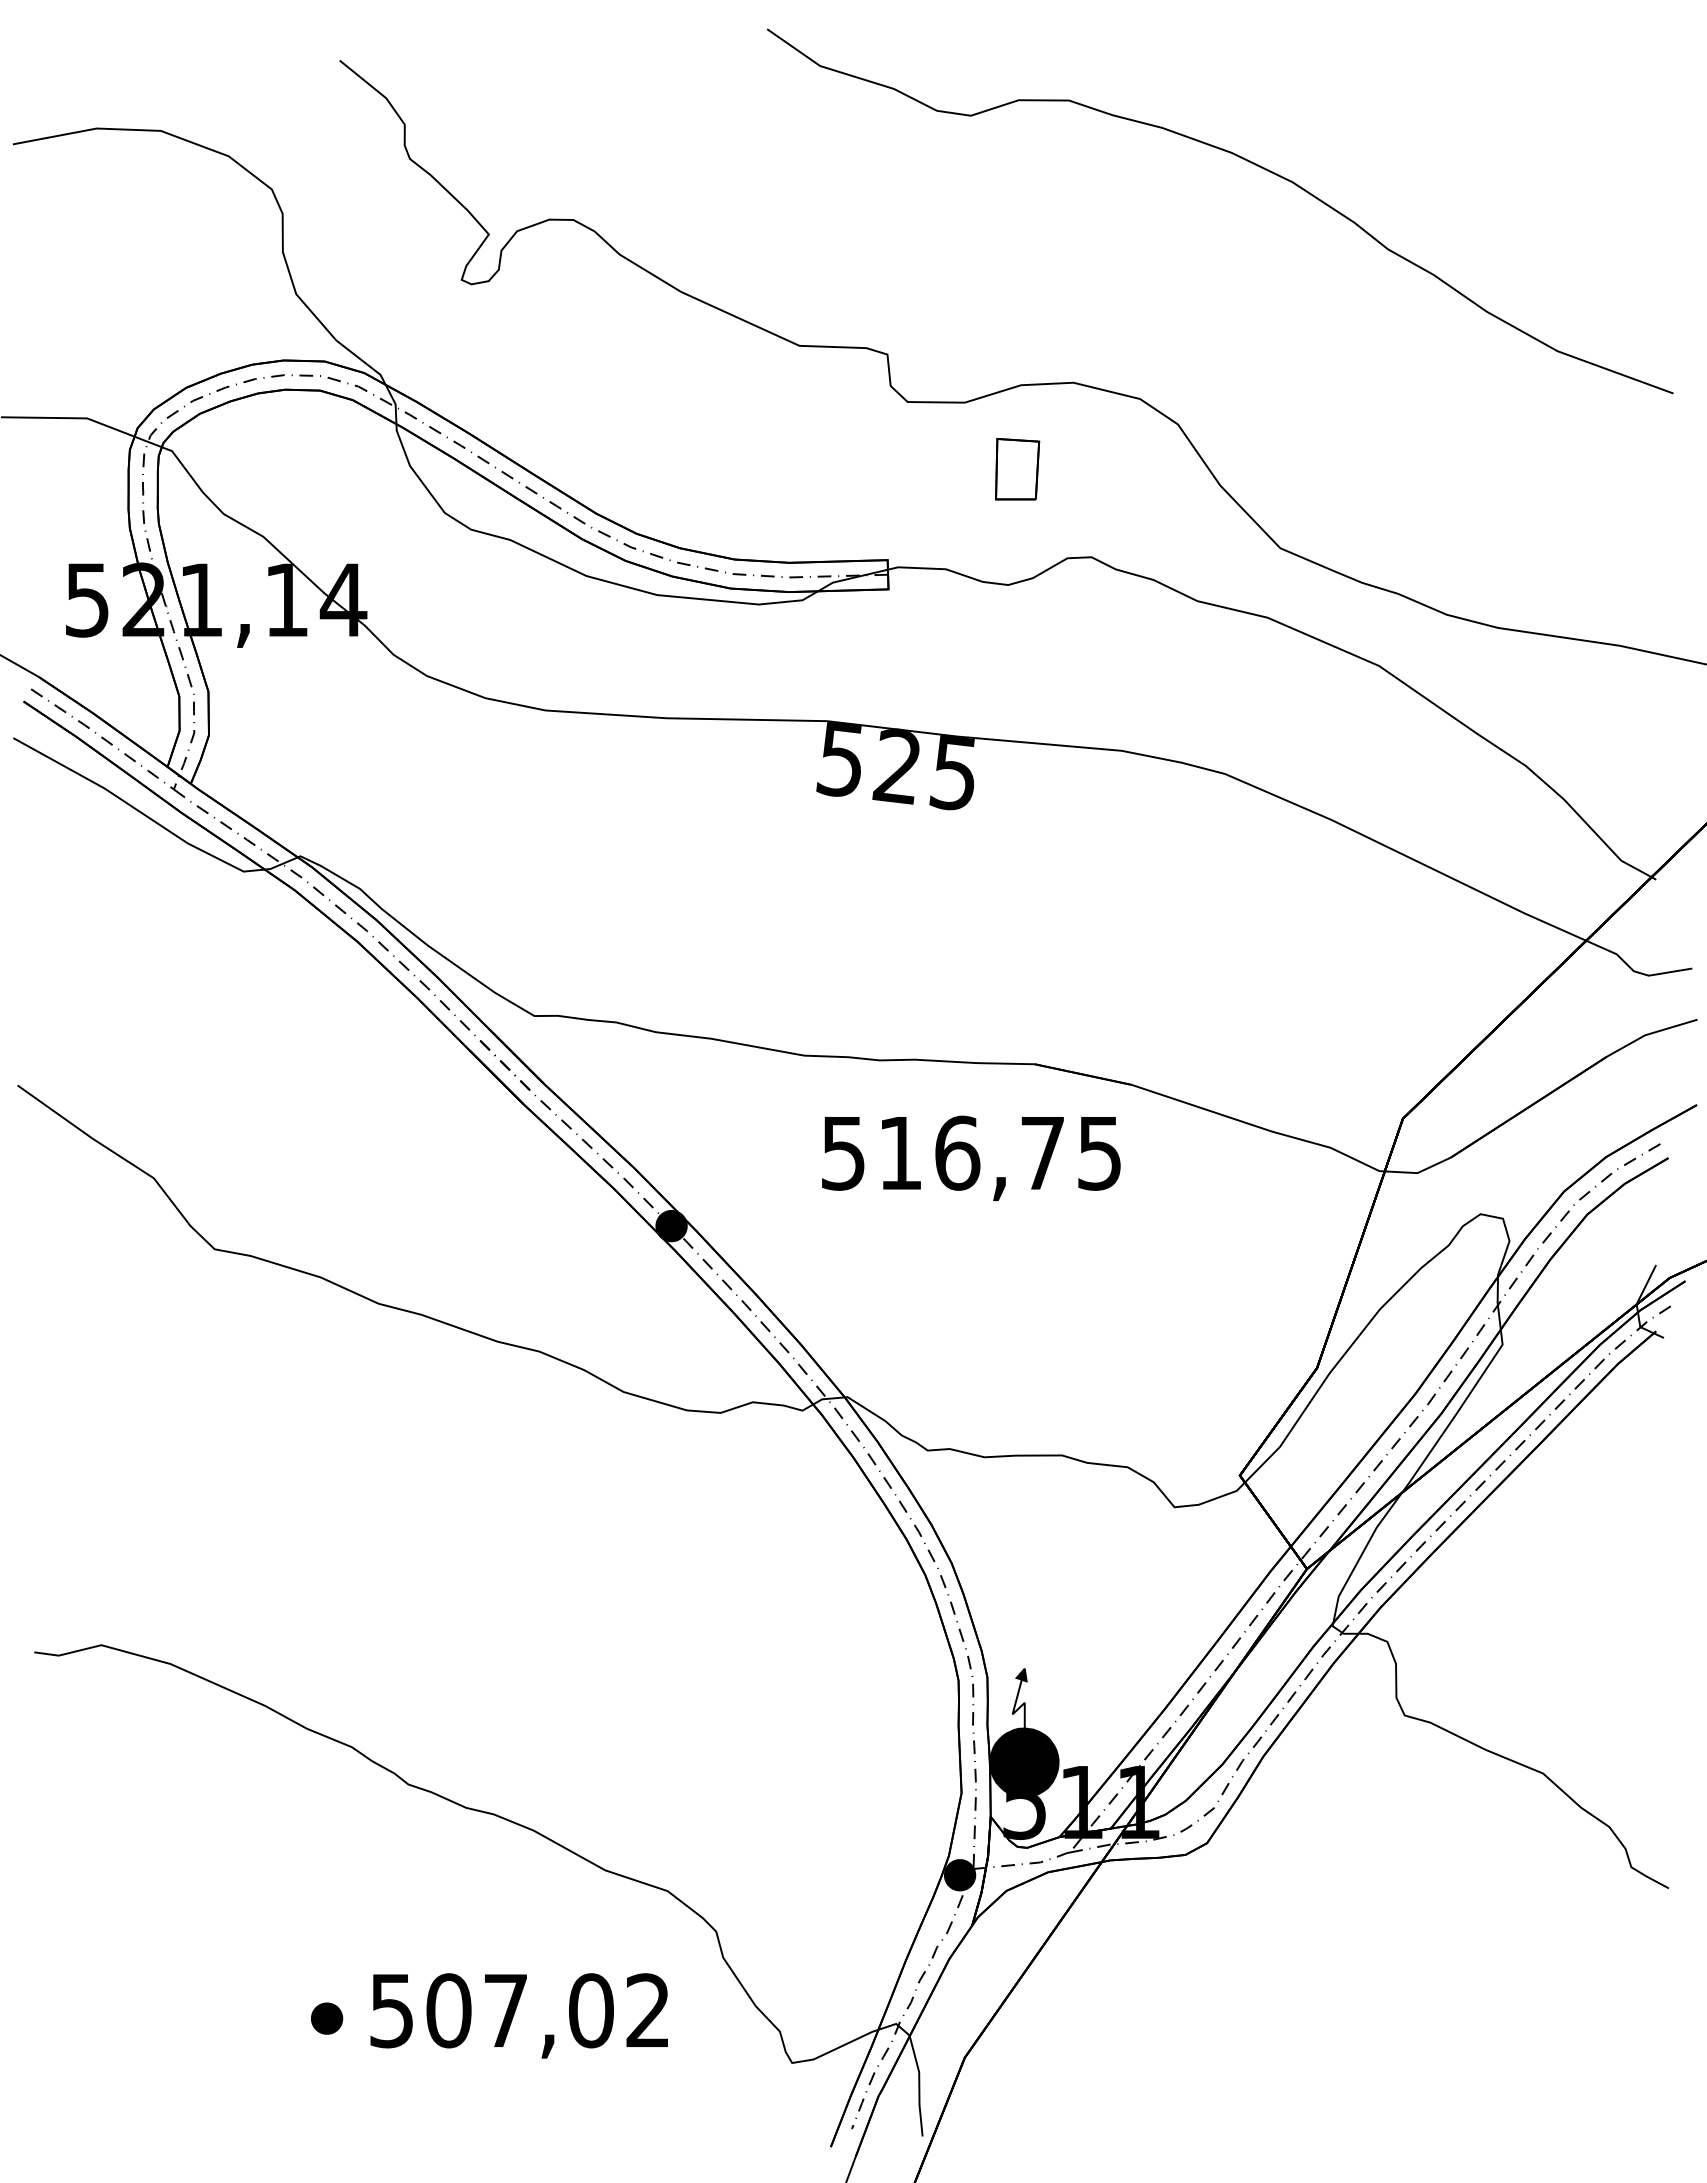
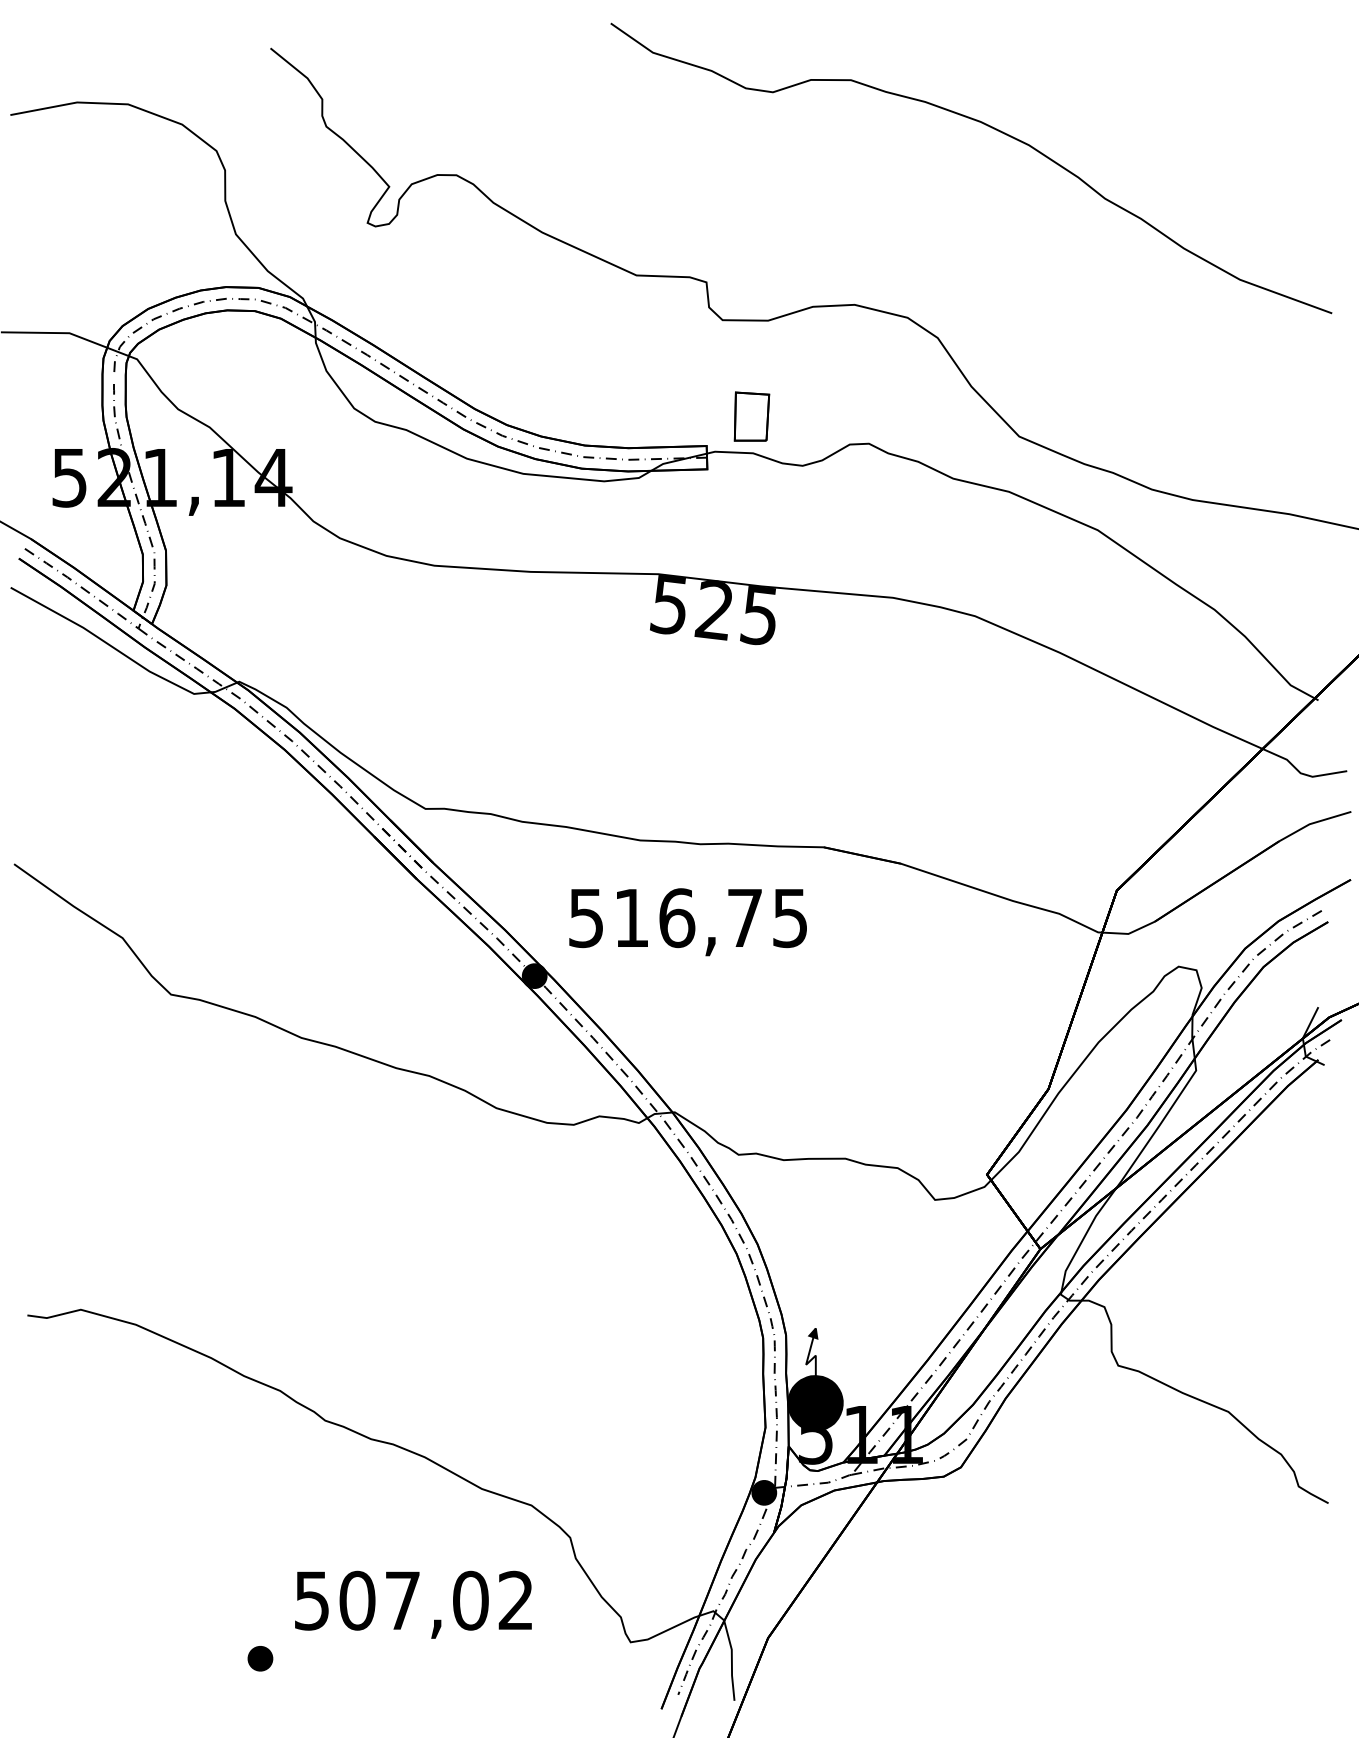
part: (1017, 469) -> (751, 416), moved
text: (971, 1157) -> (688, 921), moved
part: (327, 2018) -> (260, 1658), moved

